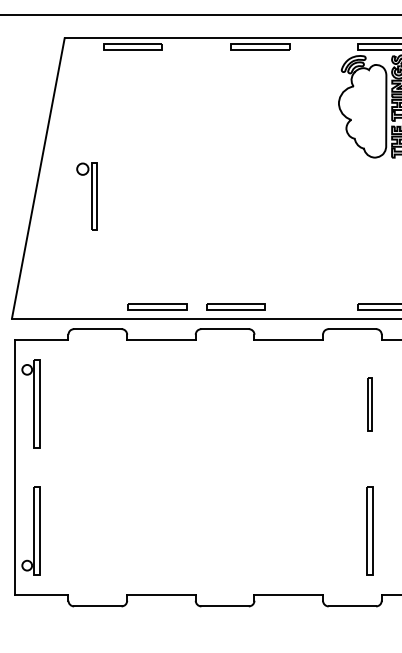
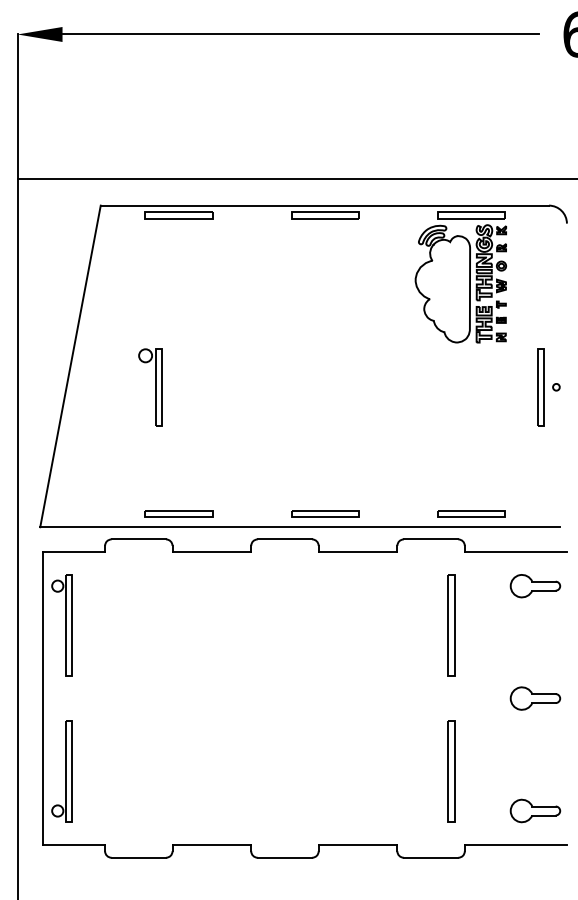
part: (87, 196) -> (150, 387), moved
part: (156, 306) -> (178, 513), moved
part: (236, 306) -> (325, 513), moved
part: (370, 404) -> (451, 625), size x1.67

